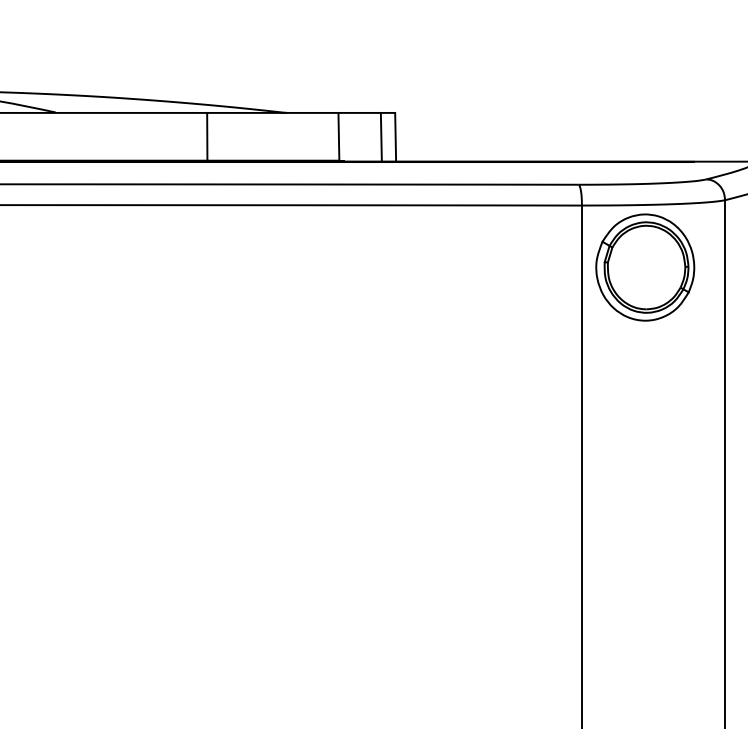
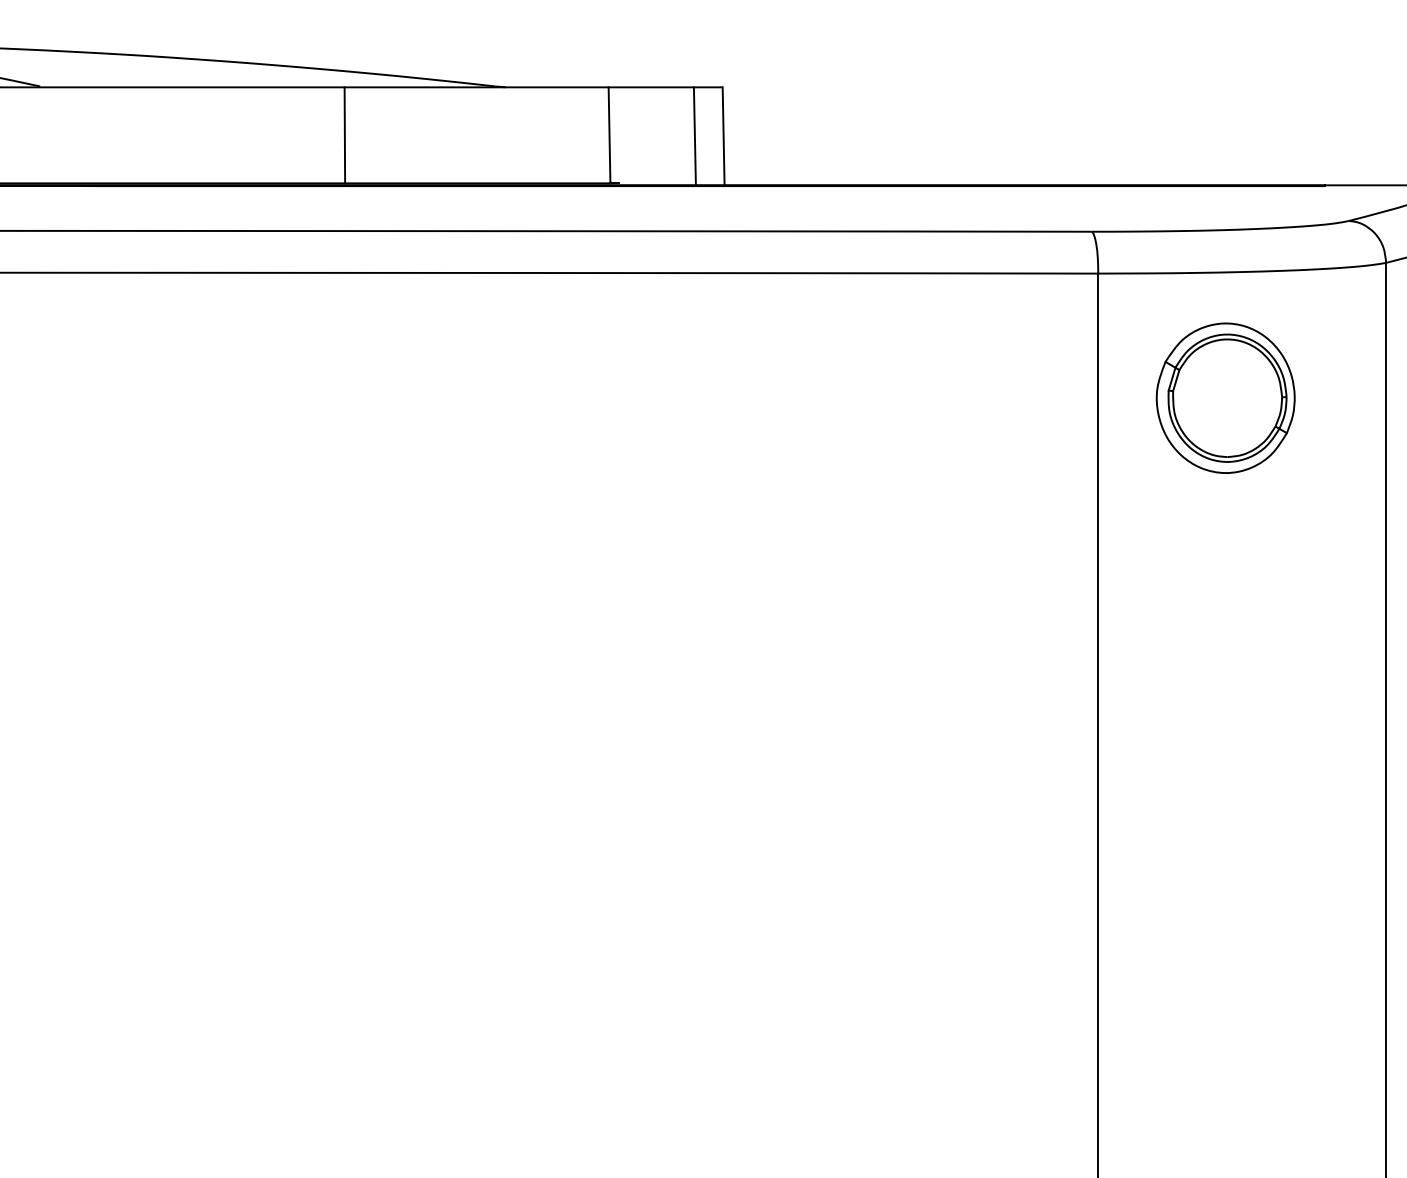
part: (645, 267) -> (1226, 398), size x0.7

